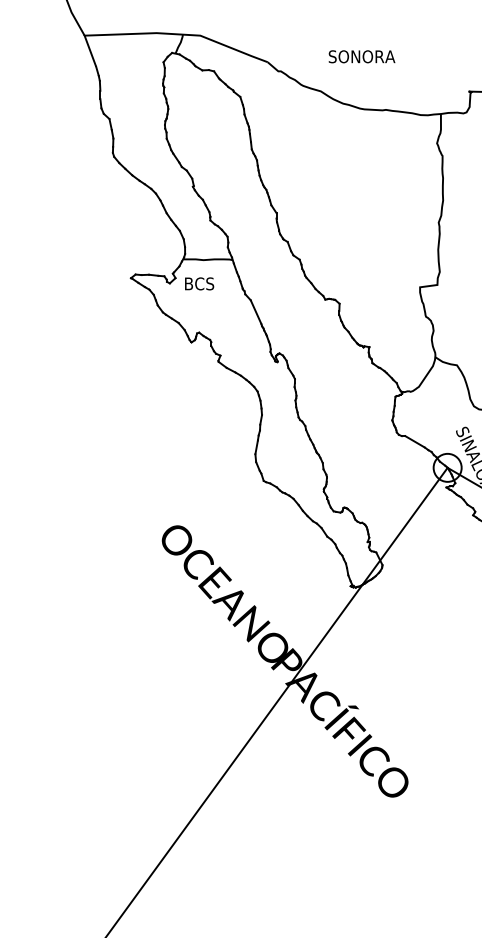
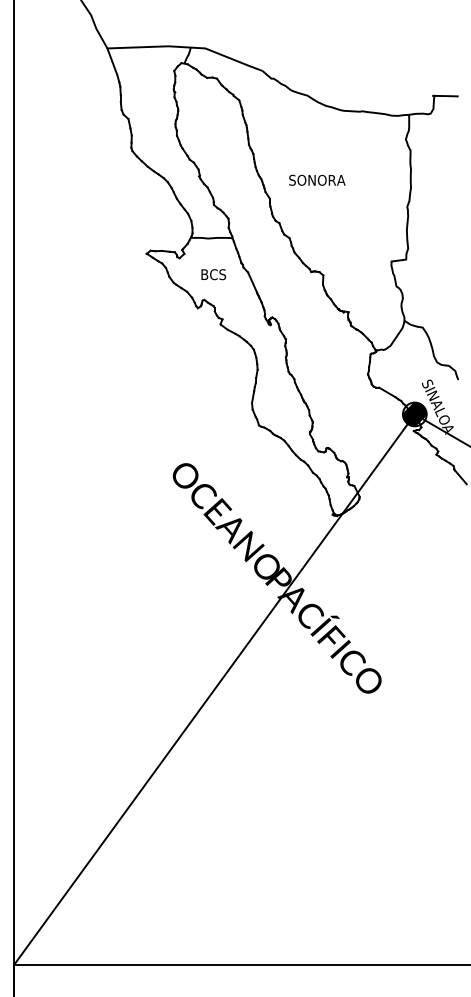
text: (362, 55) -> (317, 179), moved
text: (199, 283) -> (213, 274), moved
hatch: (447, 467) -> (414, 414), added

